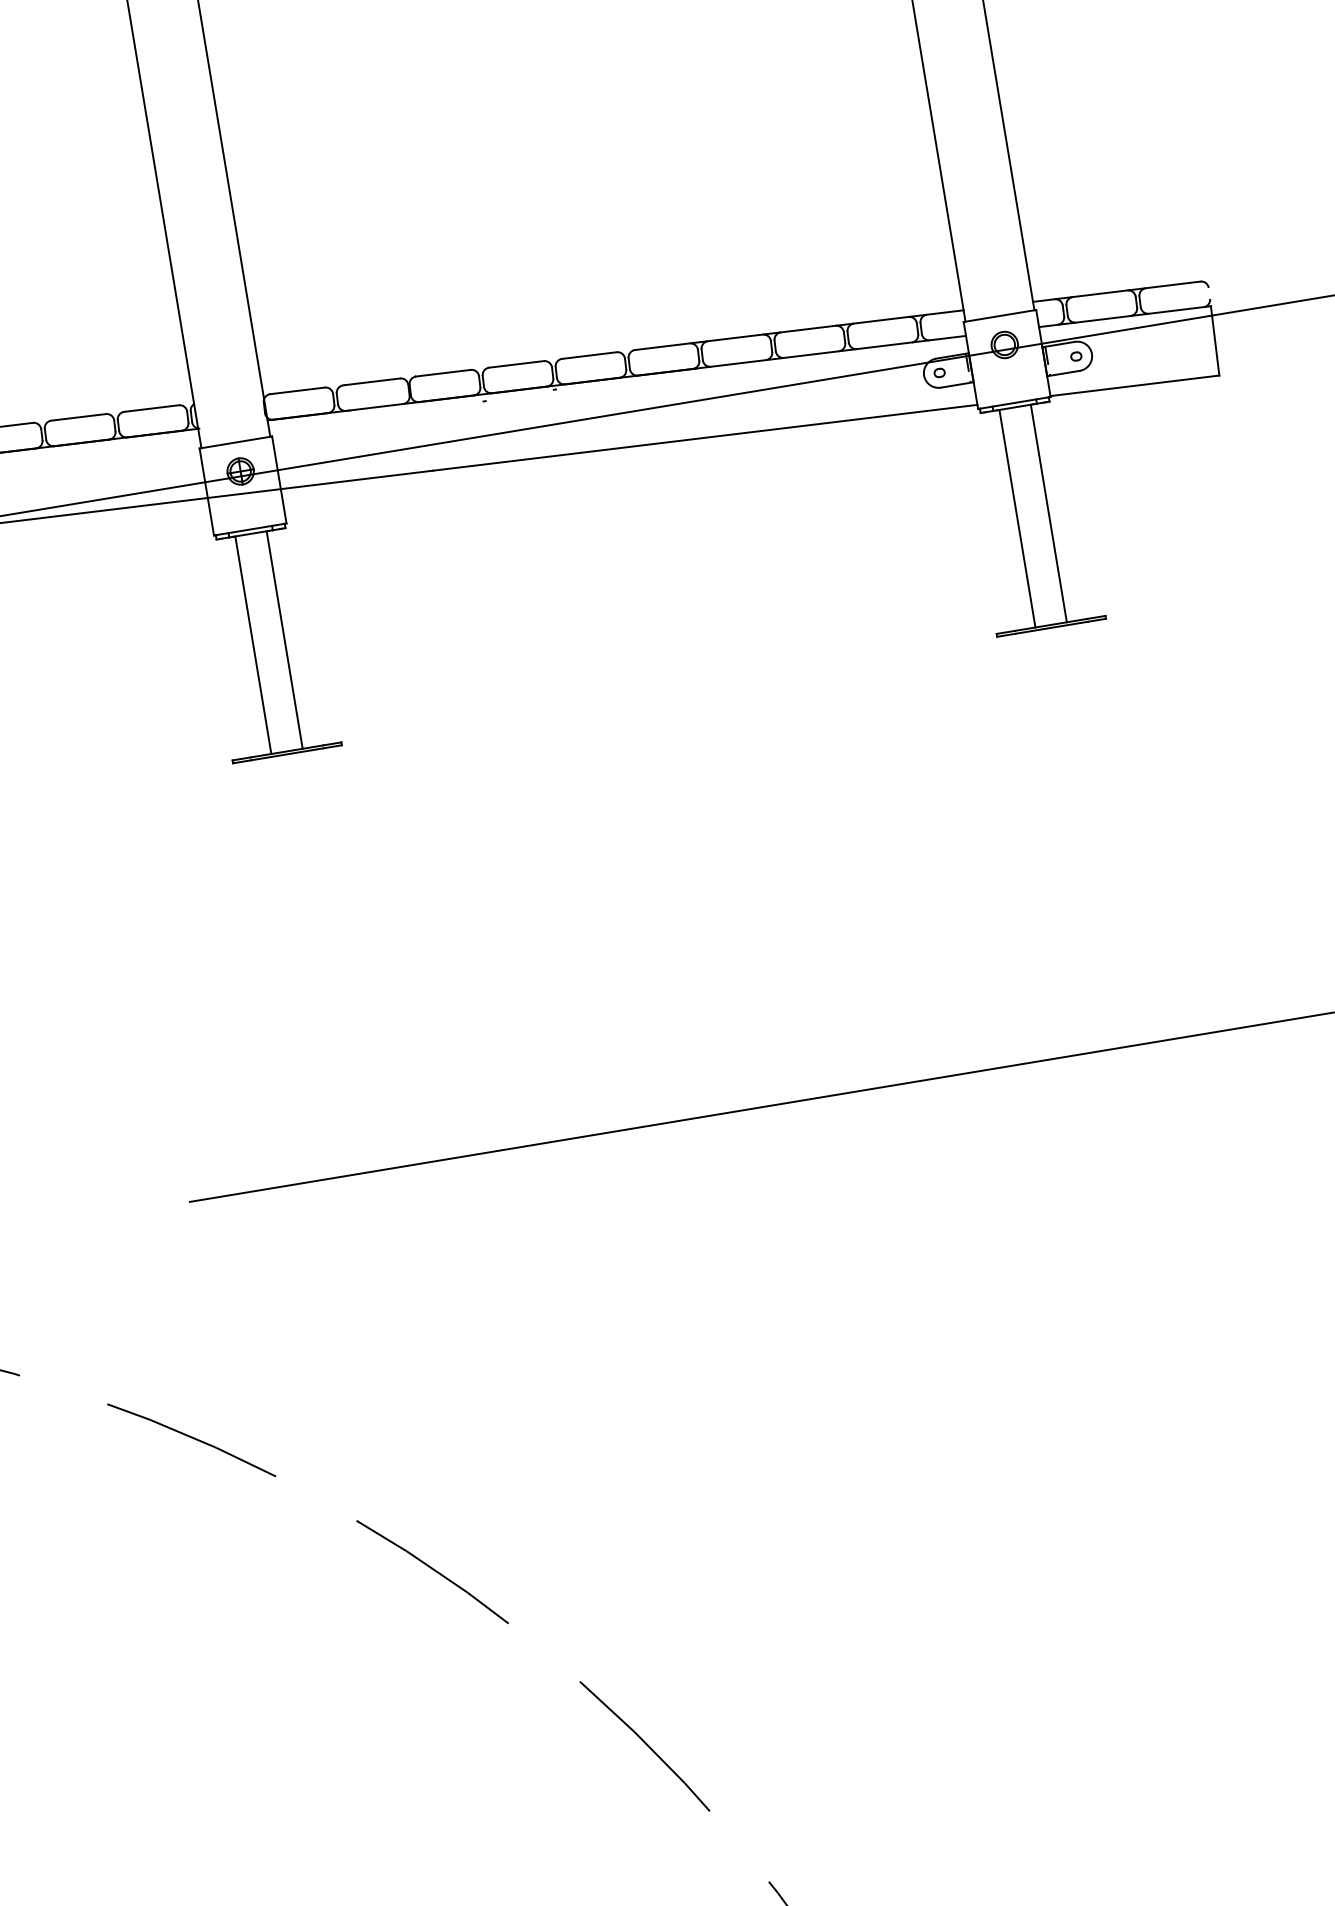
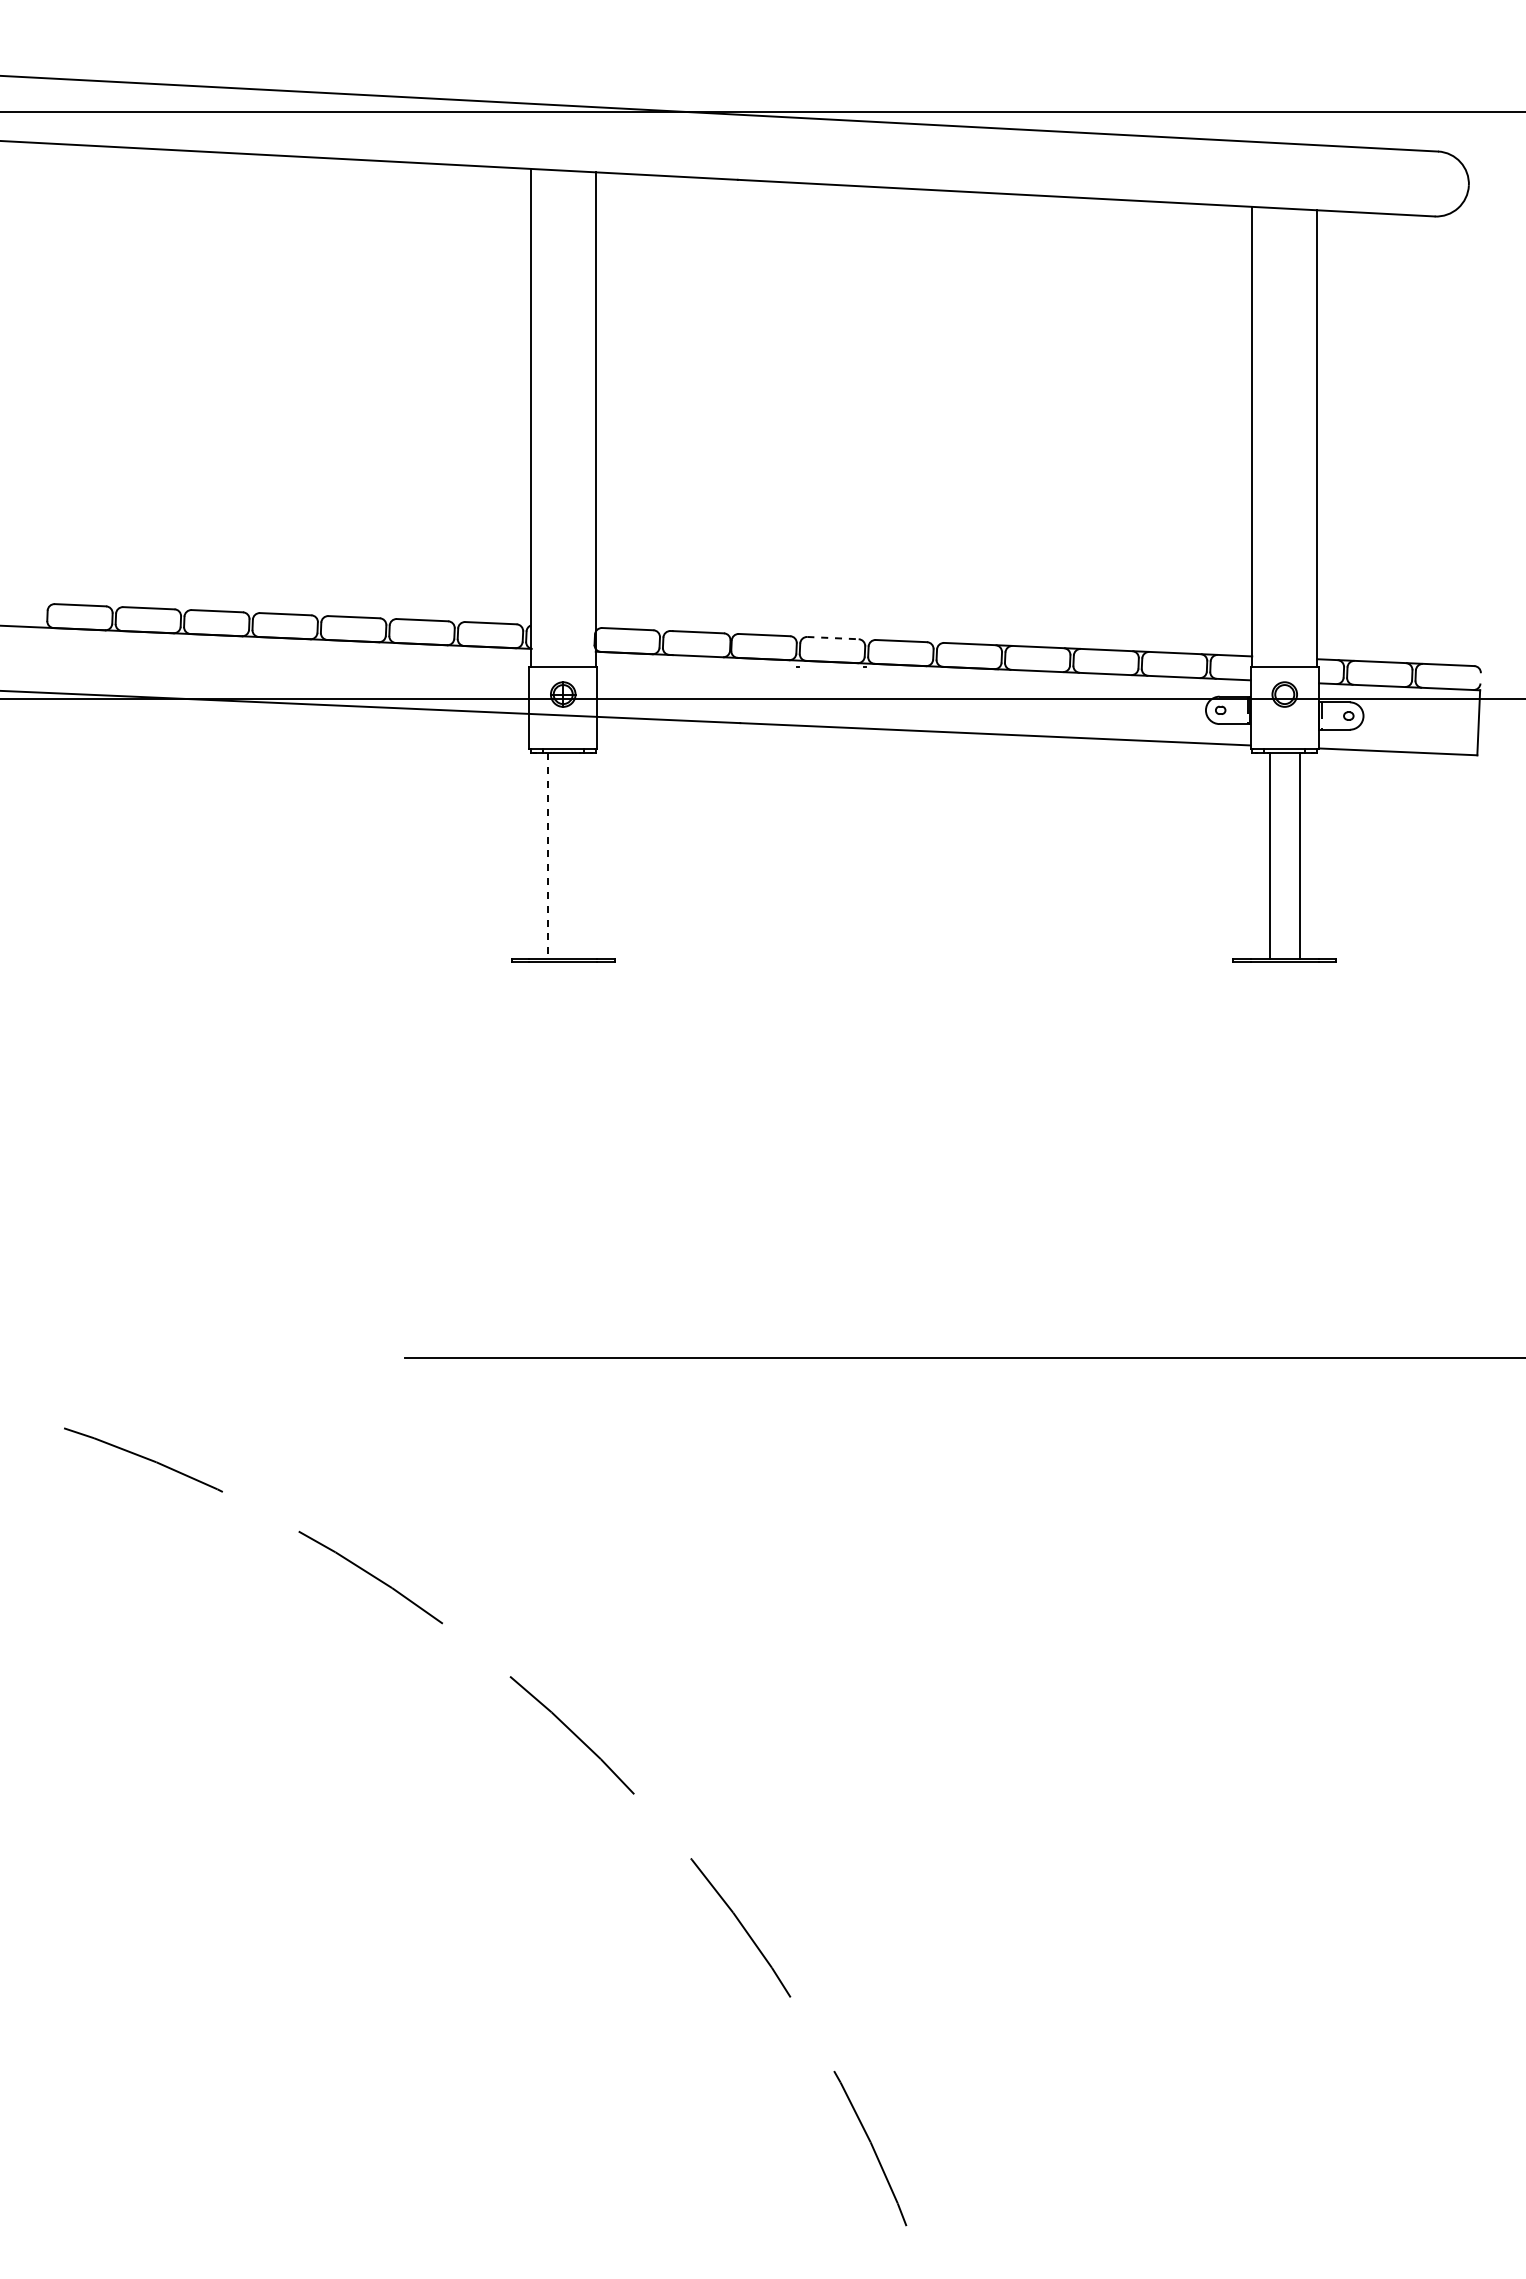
line: (517, 364) -> (833, 638), solid -> dashed
line: (285, 639) -> (578, 855), removed
line: (253, 645) -> (548, 856), solid -> dashed

